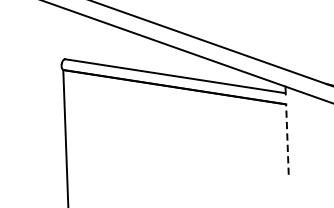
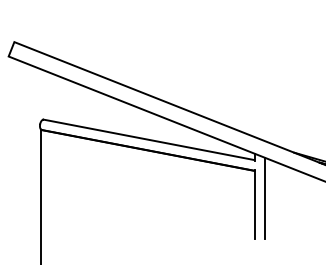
line: (298, 131) -> (265, 197), added
line: (287, 139) -> (254, 204), dashed -> solid

